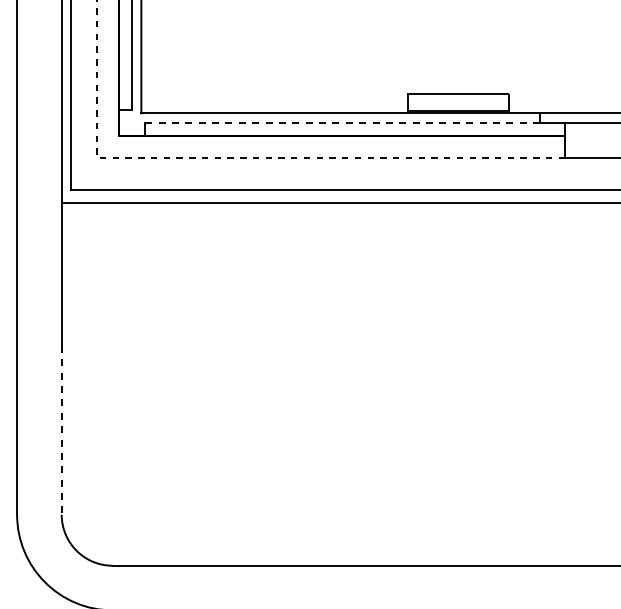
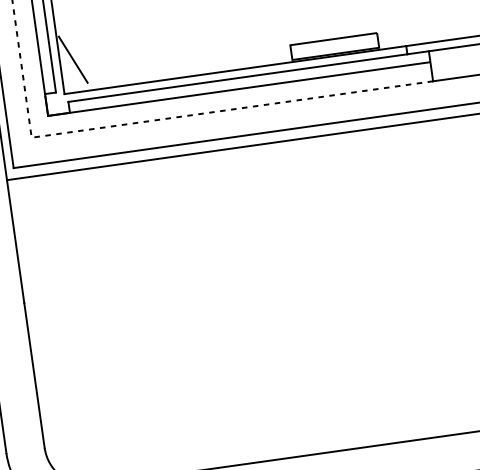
line: (156, 75) -> (72, 59), added
line: (342, 122) -> (238, 77), dashed -> solid
line: (61, 430) -> (34, 375), dashed -> solid

